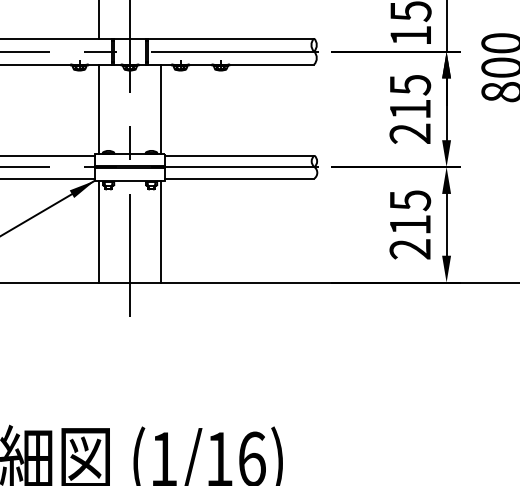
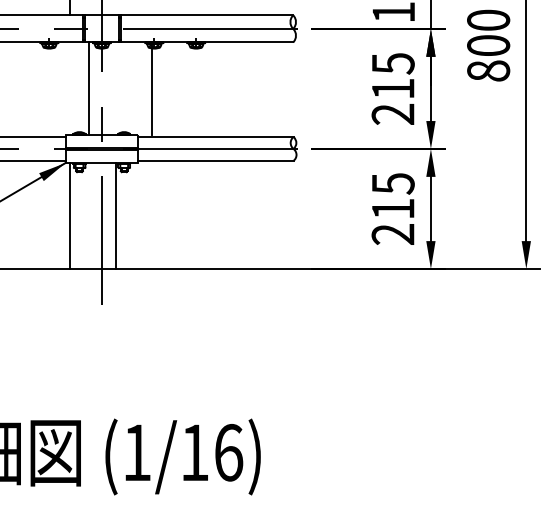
line: (98, 108) -> (88, 88), moved
line: (160, 108) -> (151, 88), moved
line: (160, 232) -> (115, 216), moved

